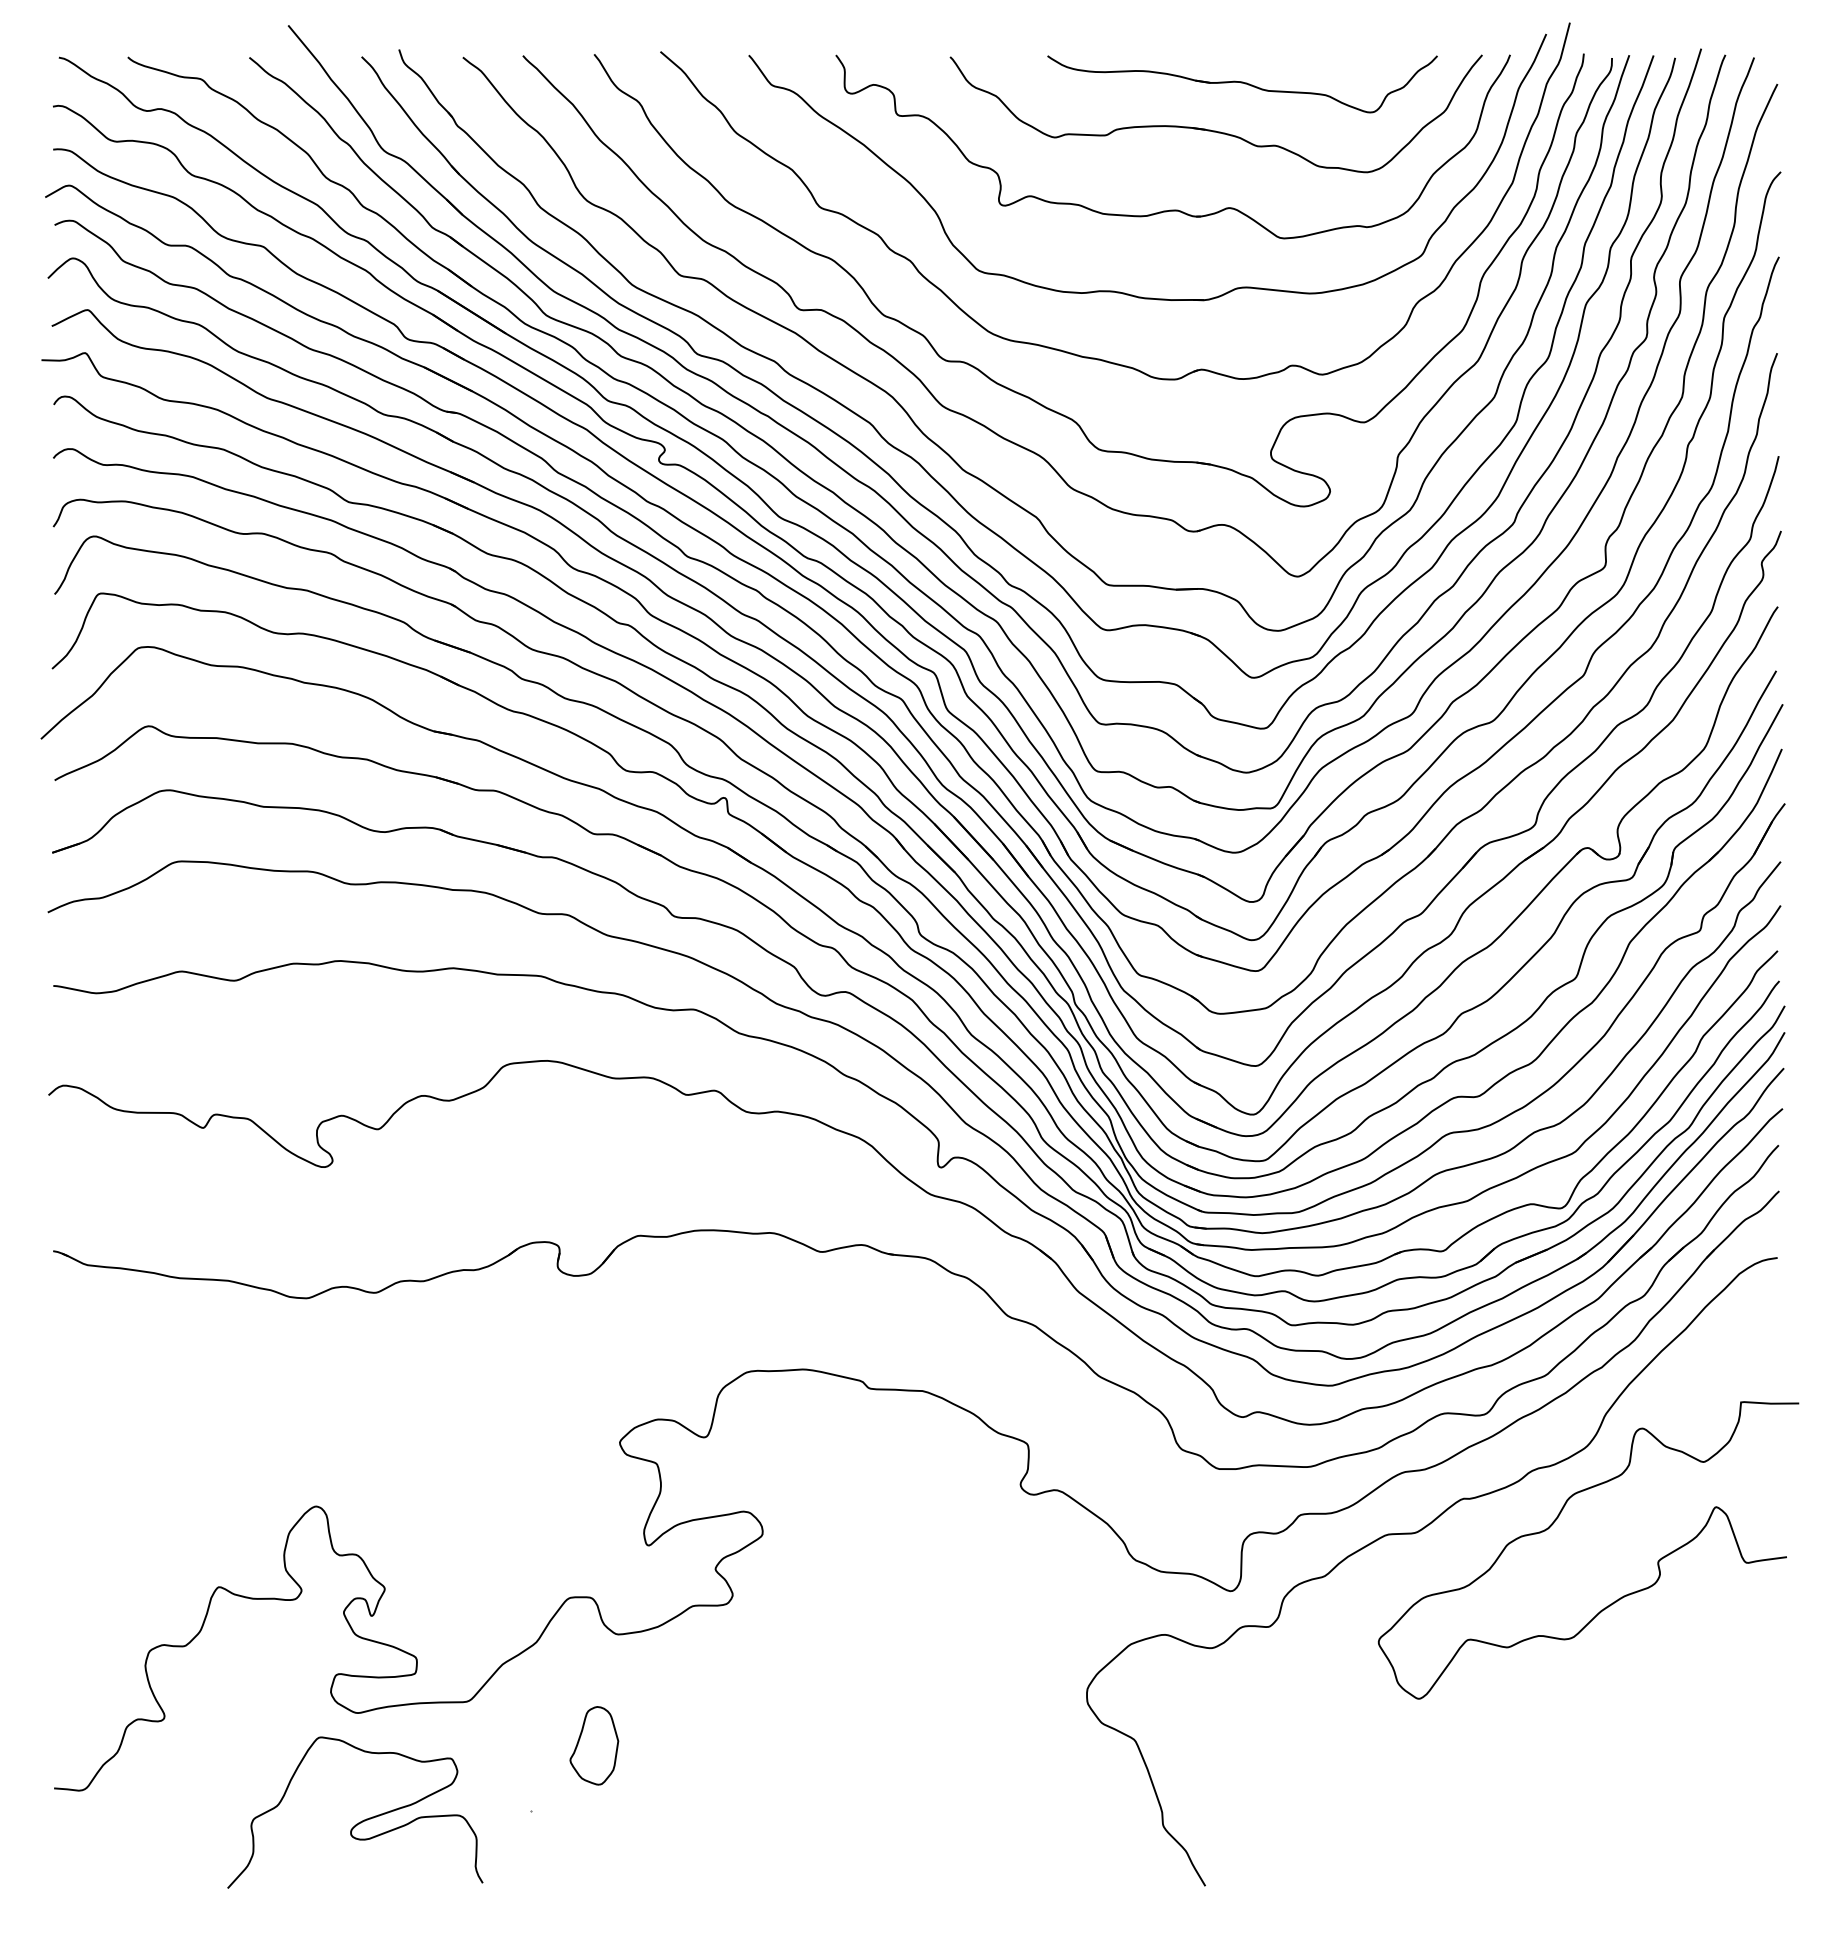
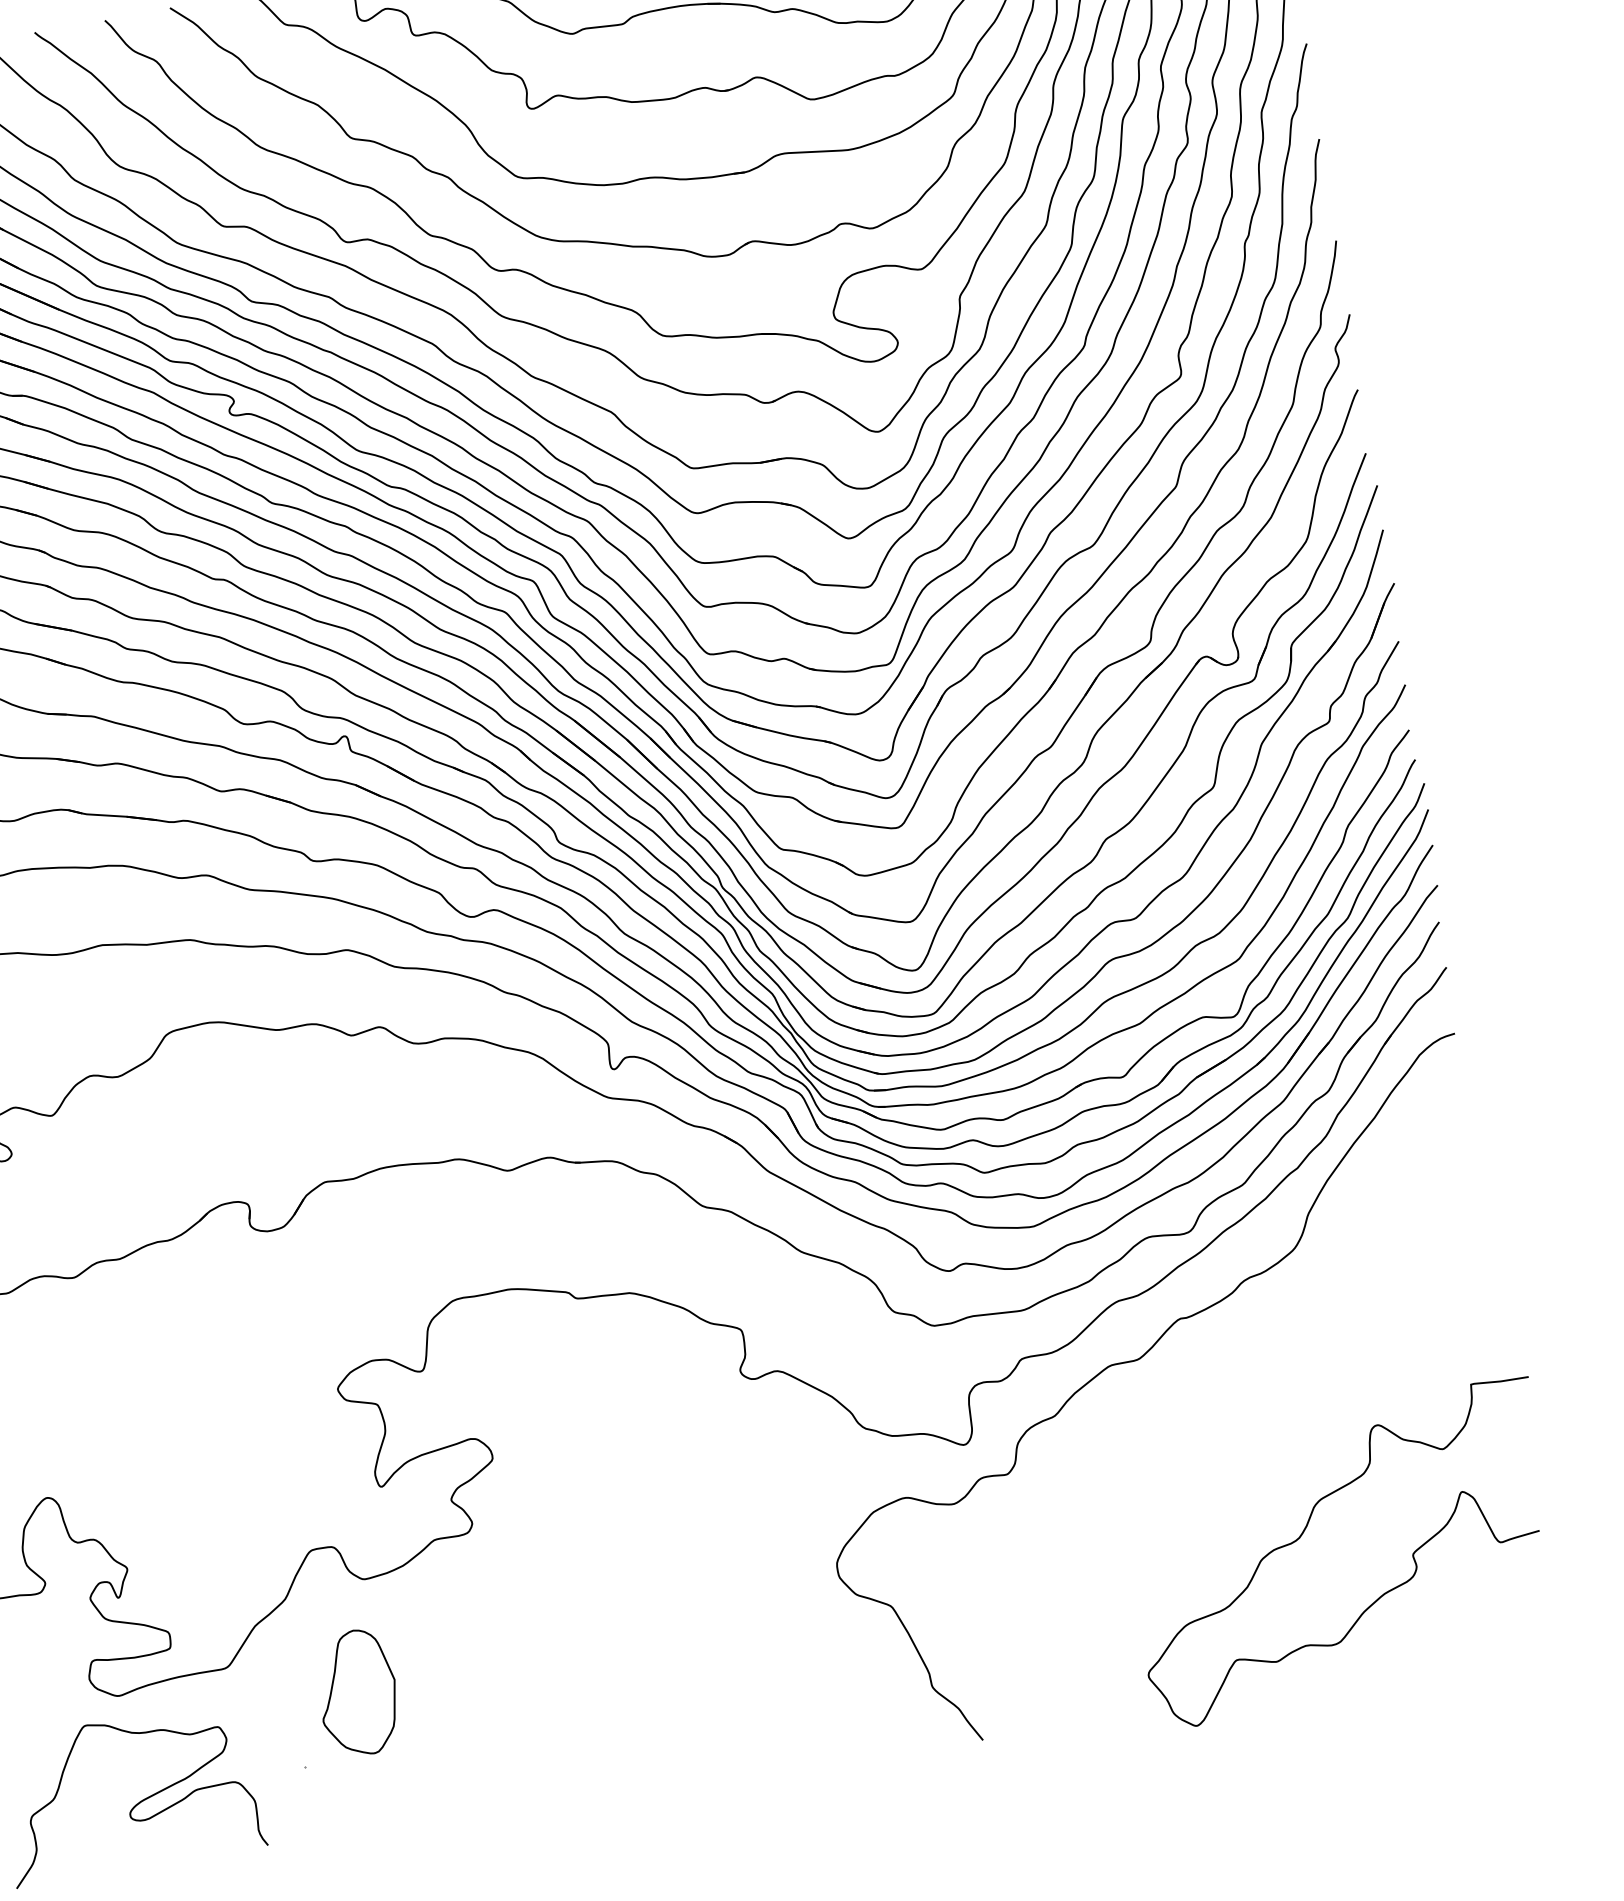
curve: (1553, 1524) -> (1303, 1533), moved
part: (594, 1745) -> (358, 1692), size x1.6

